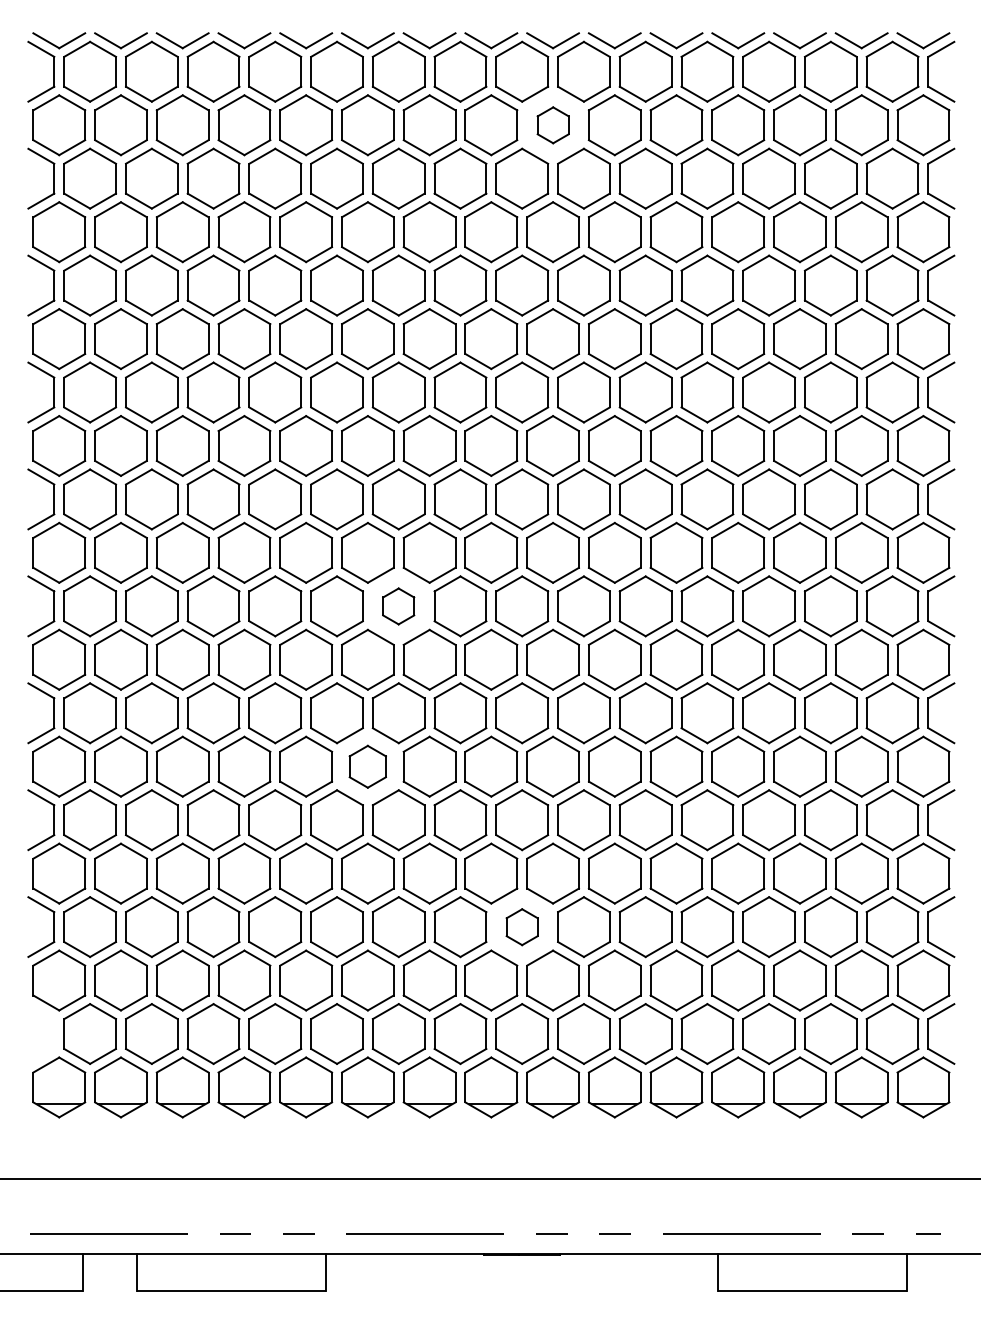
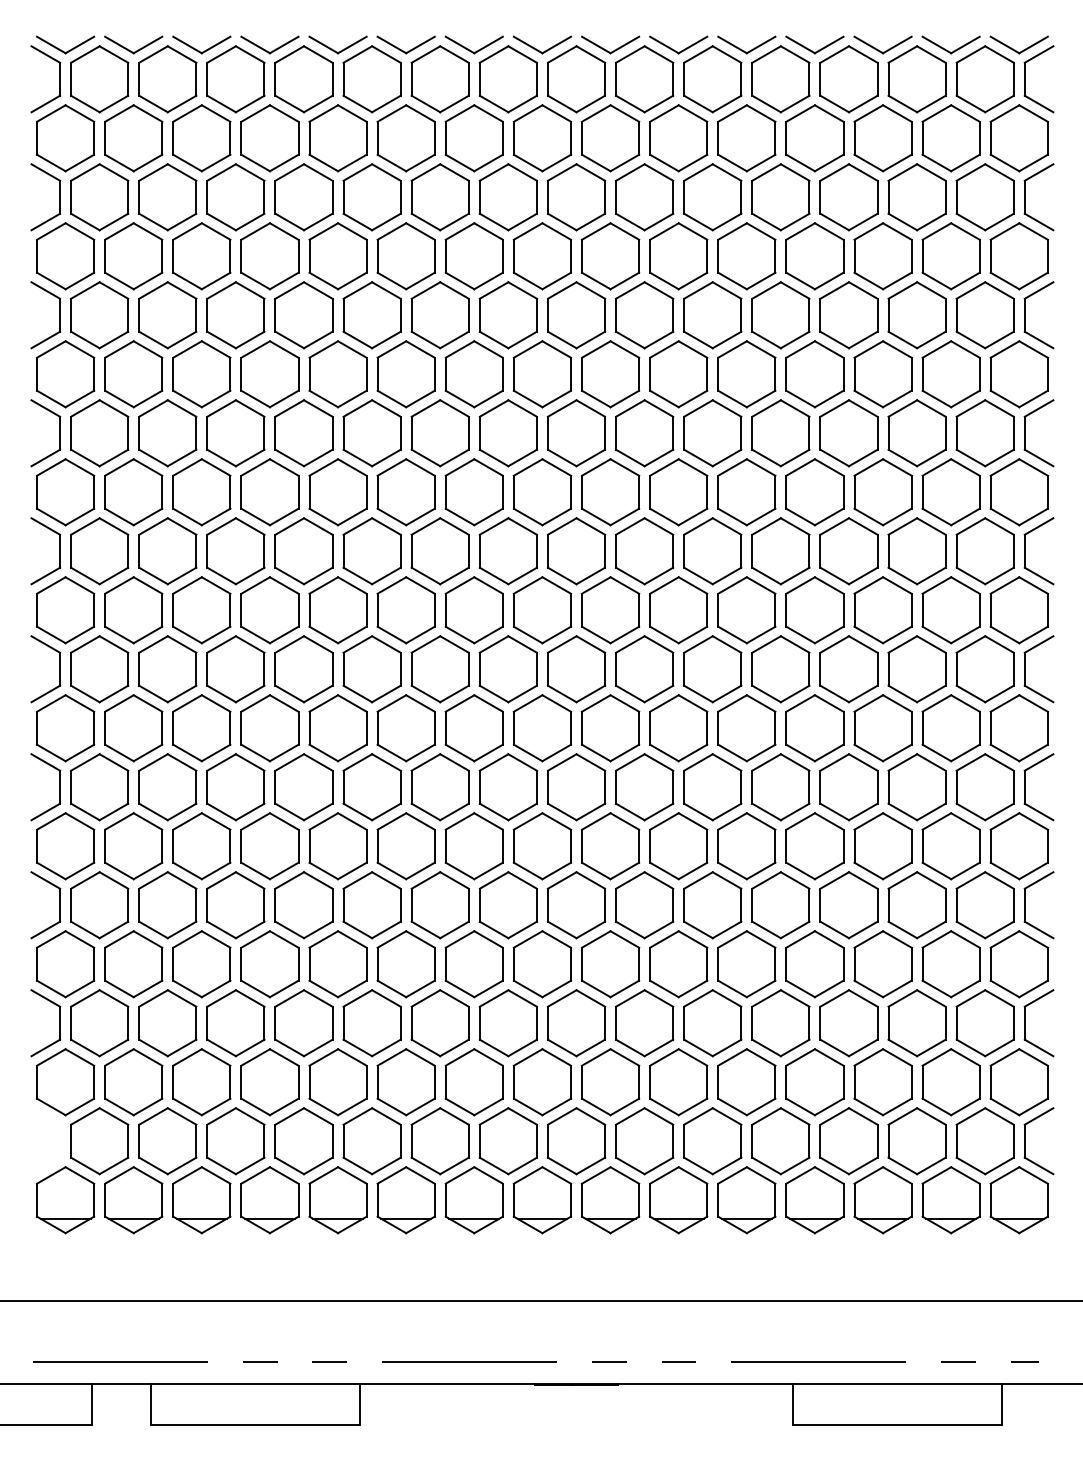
part: (553, 125) -> (610, 138), size x1.67
part: (398, 606) -> (439, 669), size x1.67
part: (367, 766) -> (405, 846), size x1.43
part: (522, 927) -> (576, 1023), size x1.67

